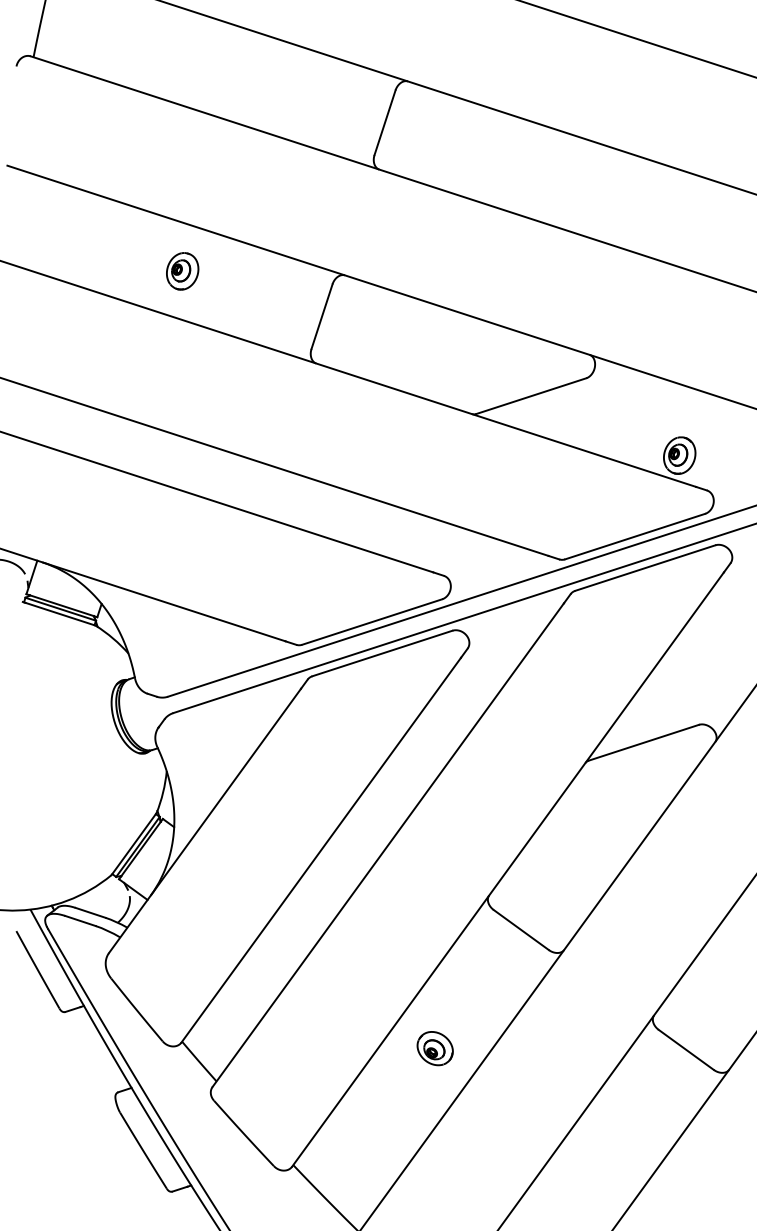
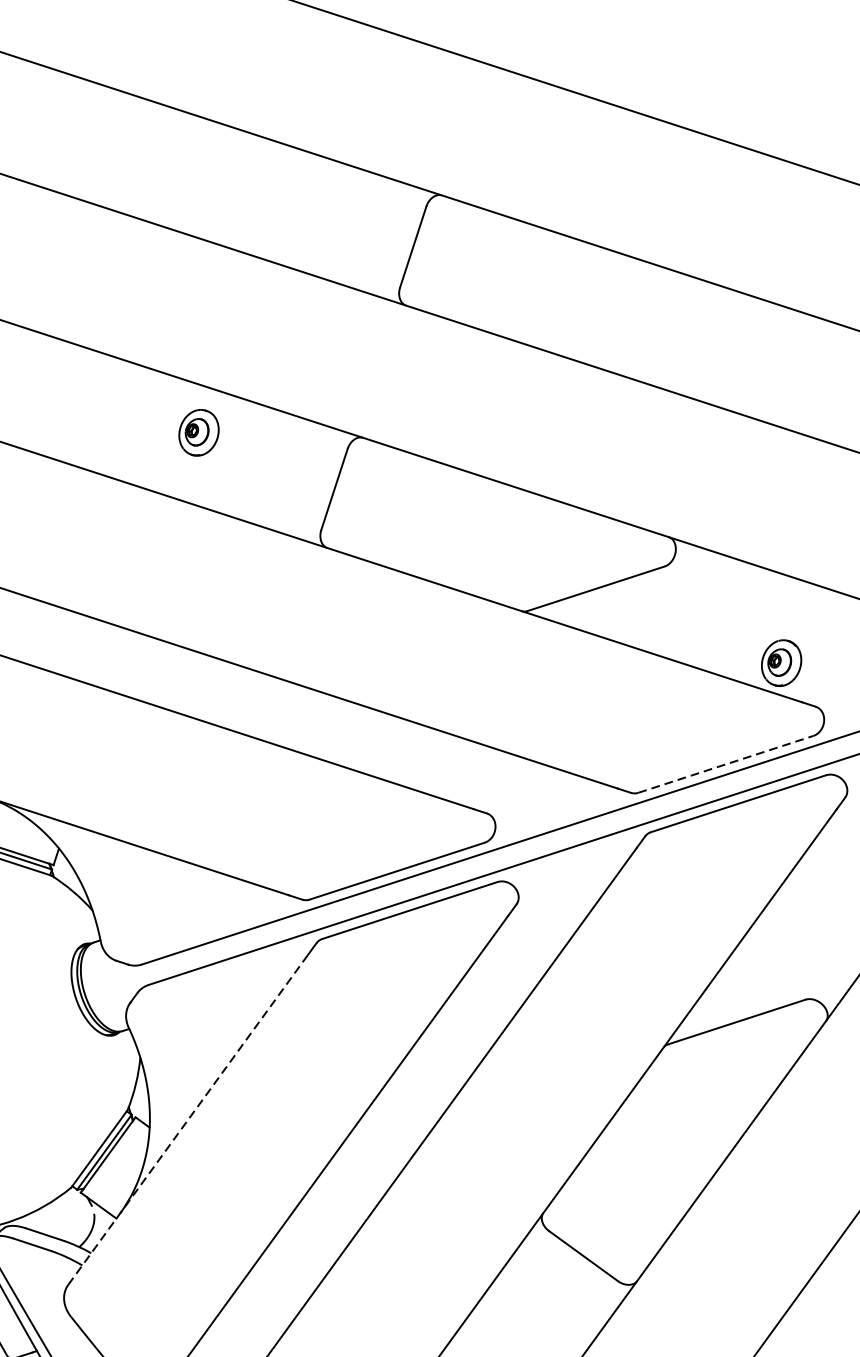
part: (182, 271) -> (198, 432), moved
line: (635, 536) -> (726, 764), solid -> dashed
line: (205, 820) -> (188, 1119), solid -> dashed

